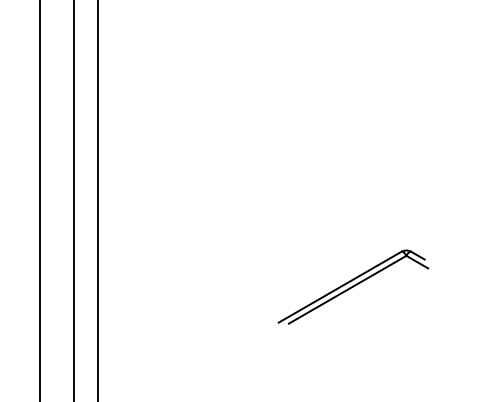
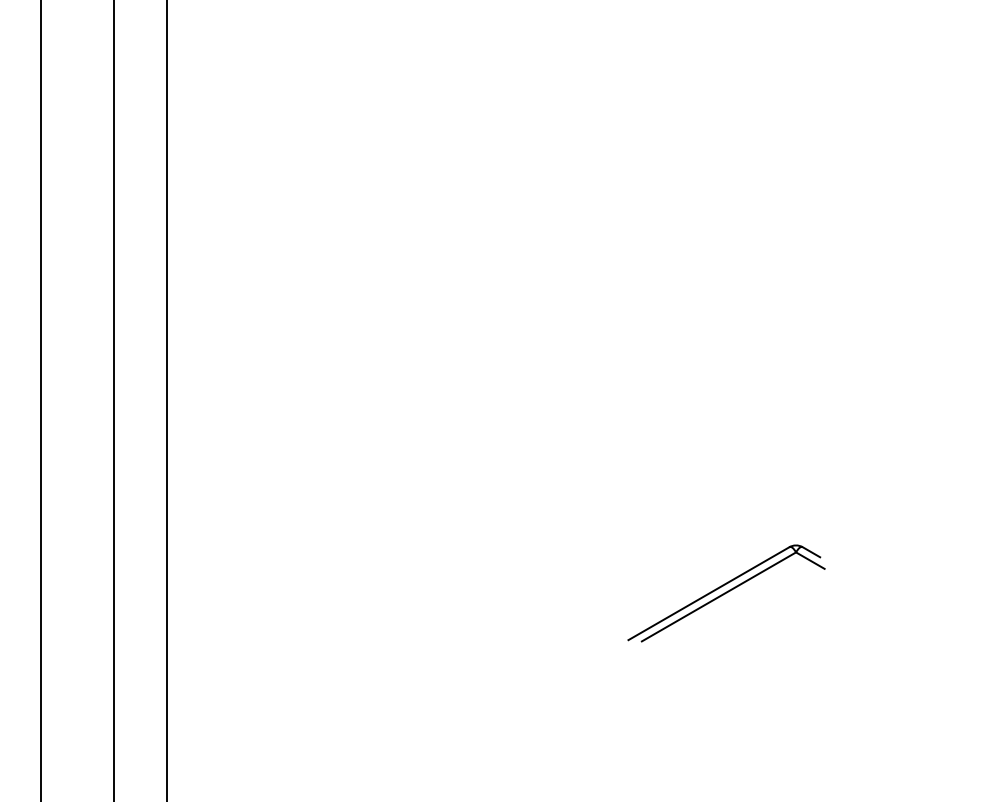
part: (353, 286) -> (726, 592), size x0.6

